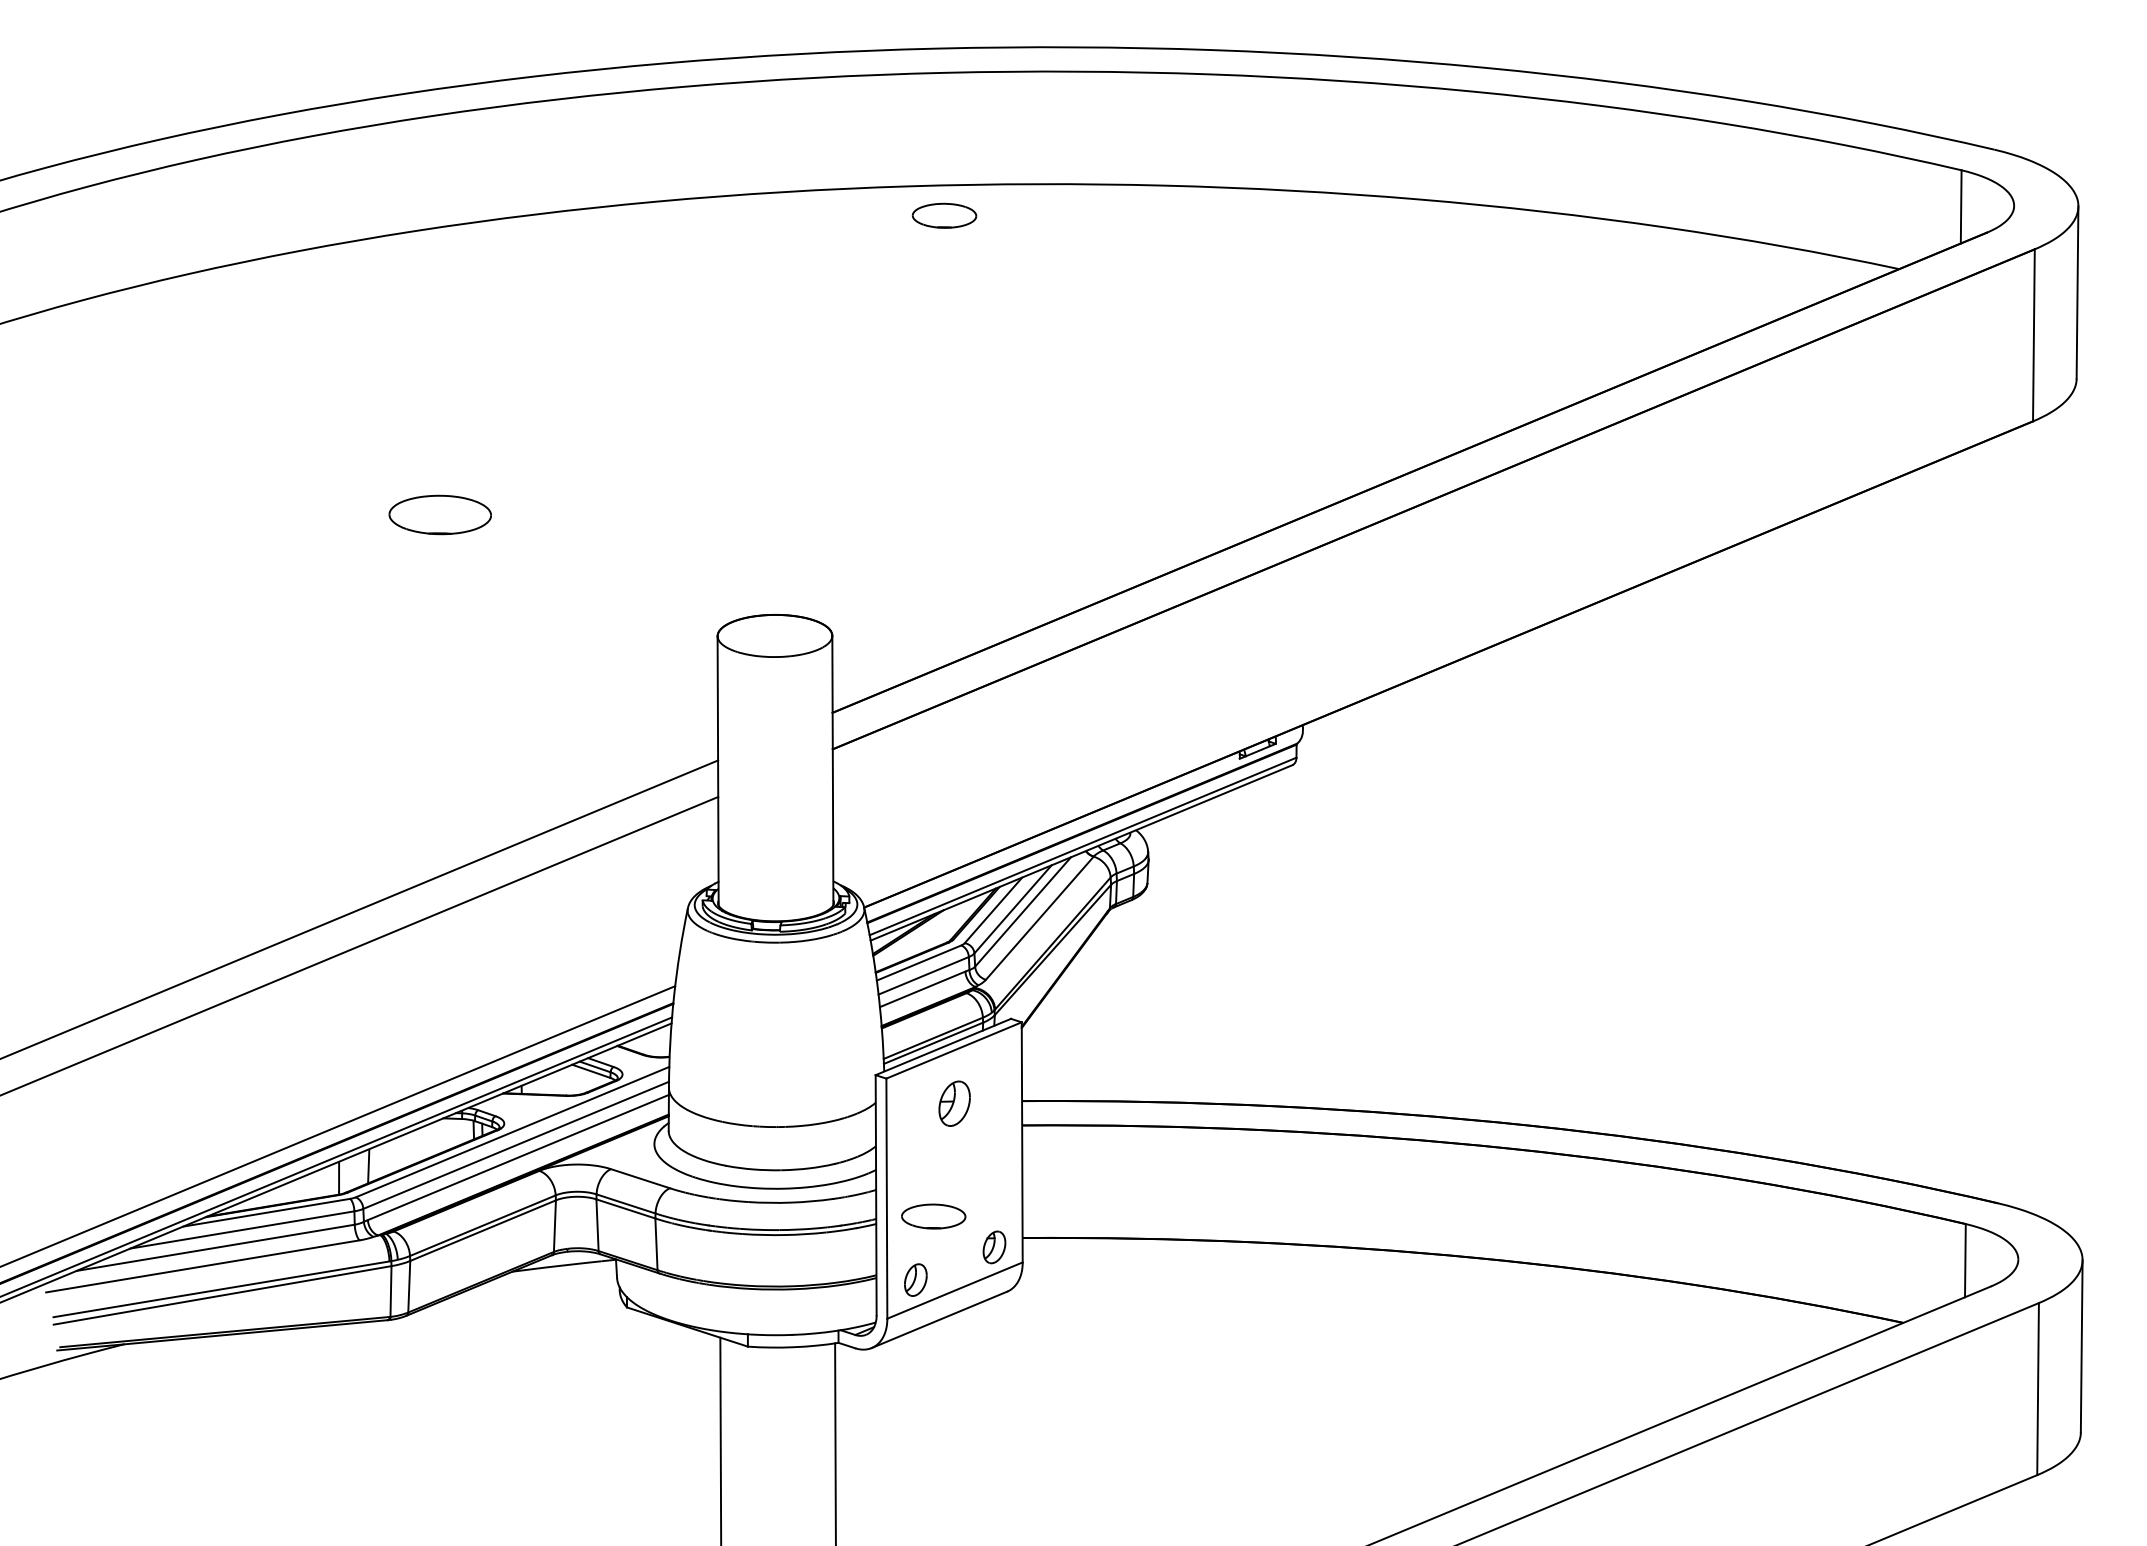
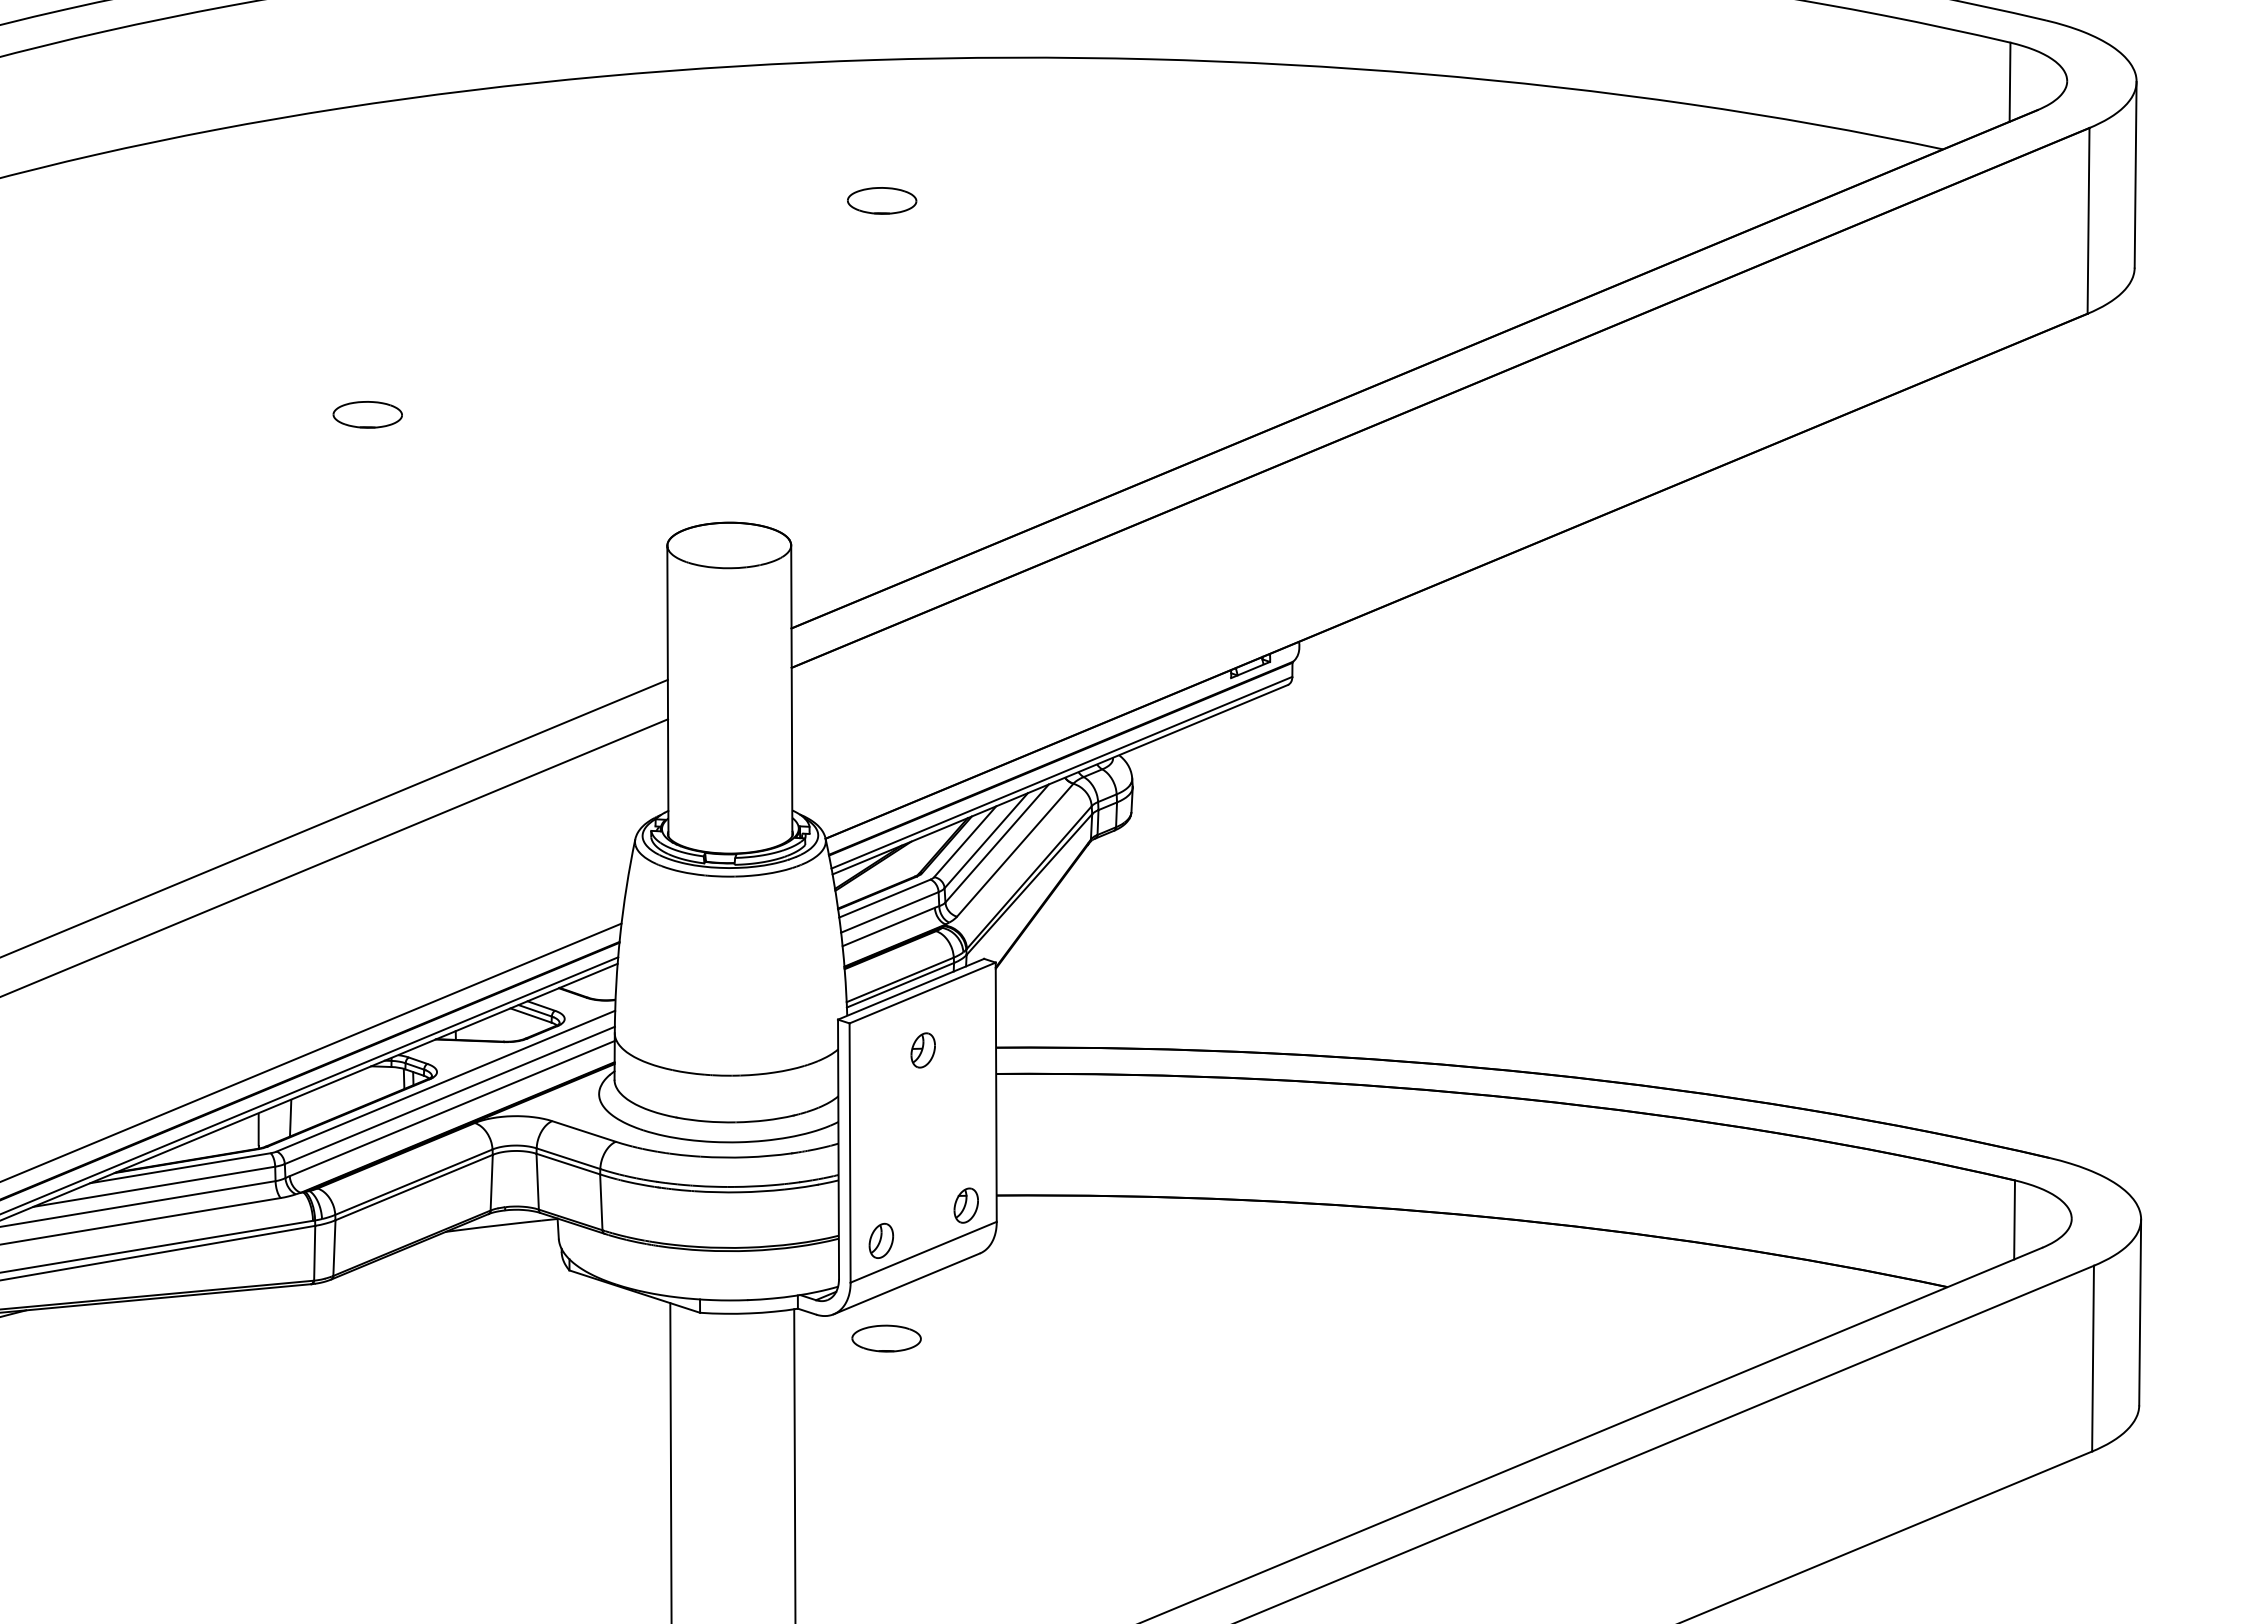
part: (944, 215) -> (882, 200), moved
part: (439, 514) -> (367, 414), size x0.62
part: (954, 1103) -> (923, 1050), size x0.71
part: (933, 1216) -> (886, 1338), moved

